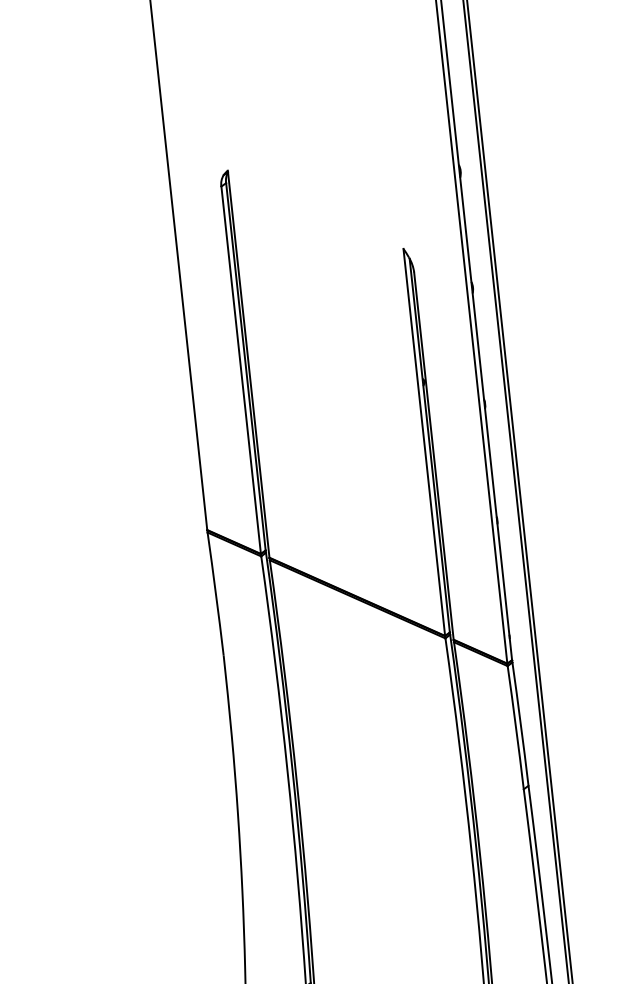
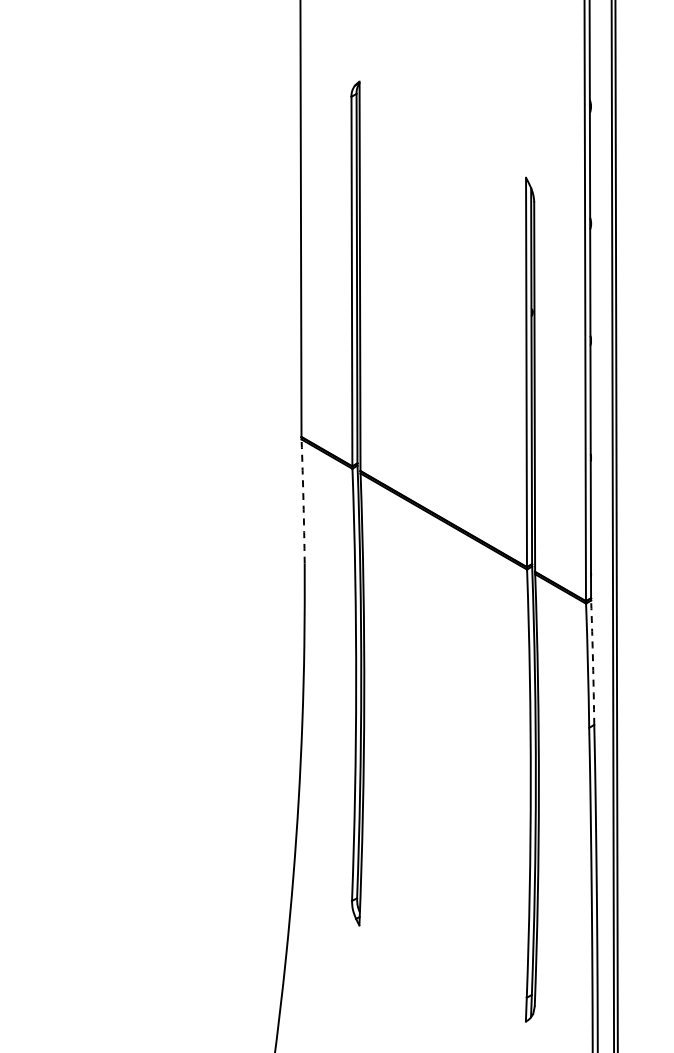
arc: (215, 594) -> (303, 501), solid -> dashed
arc: (521, 723) -> (593, 662), solid -> dashed

